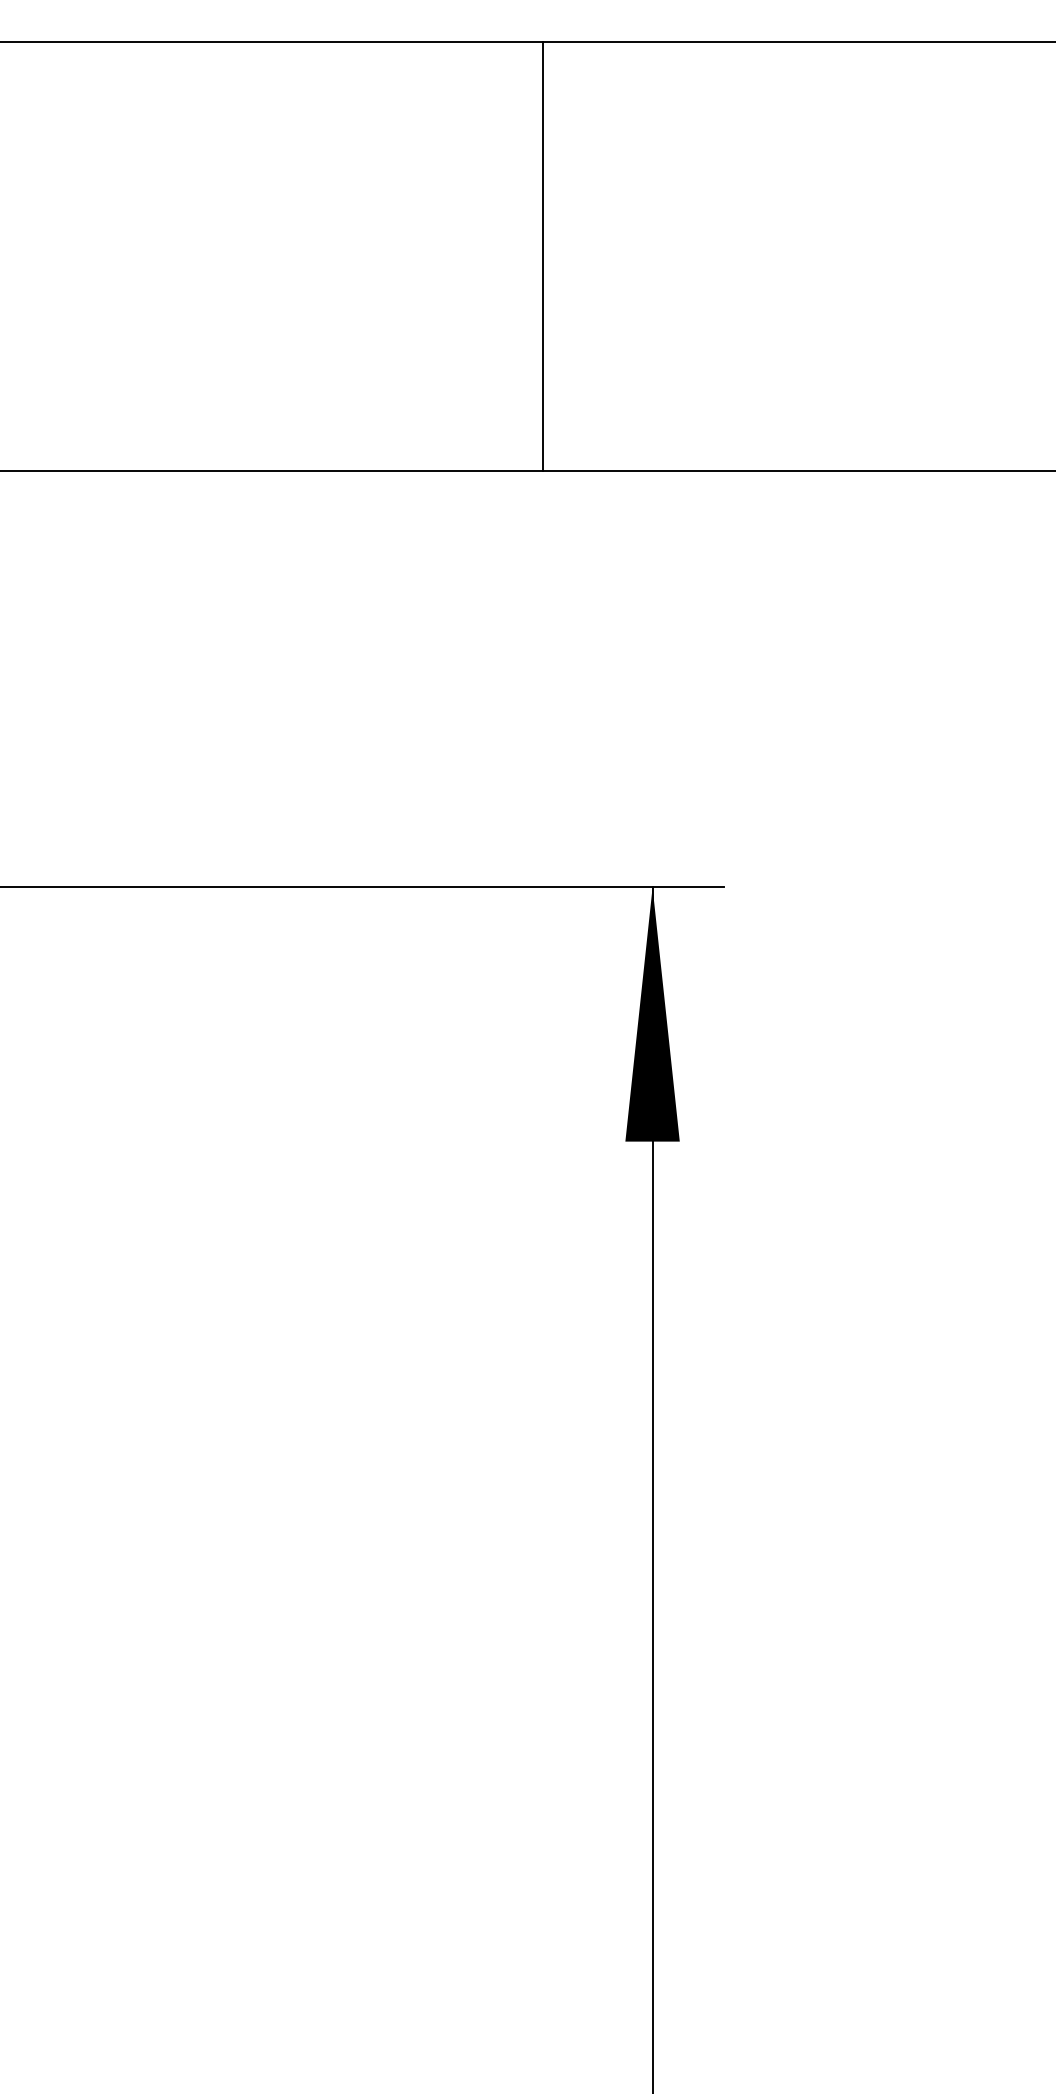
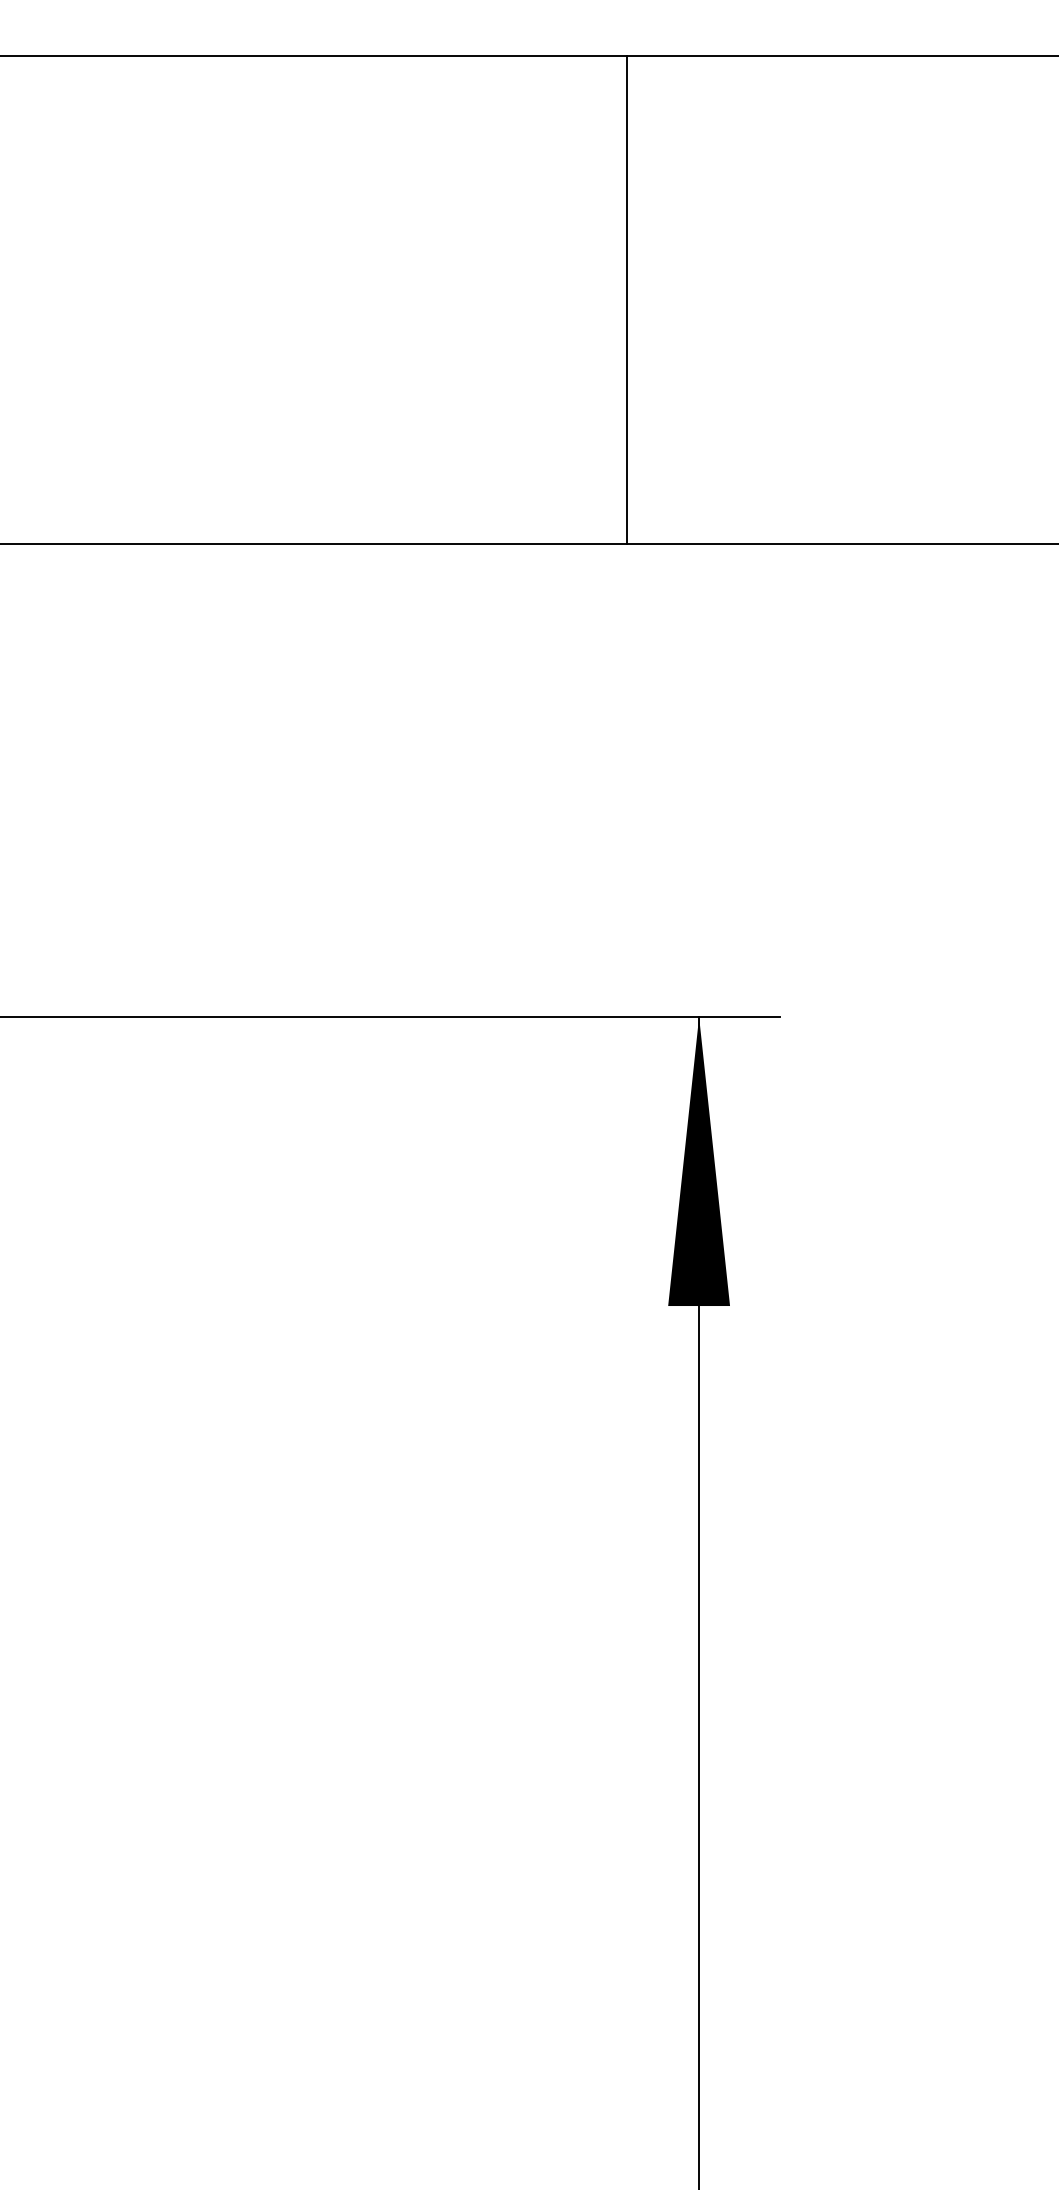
line: (542, 256) -> (626, 299), moved

